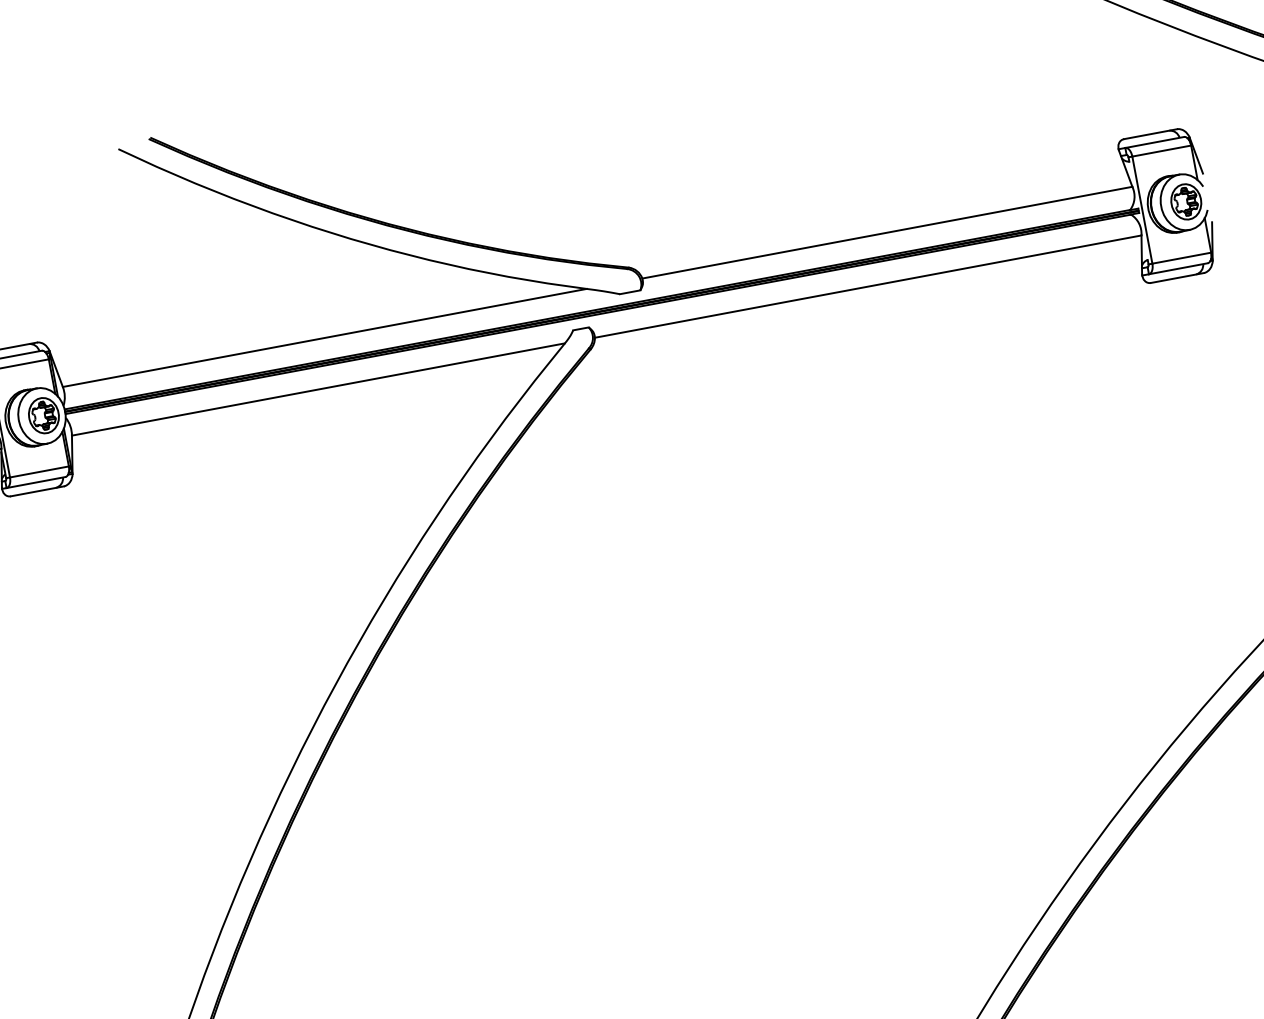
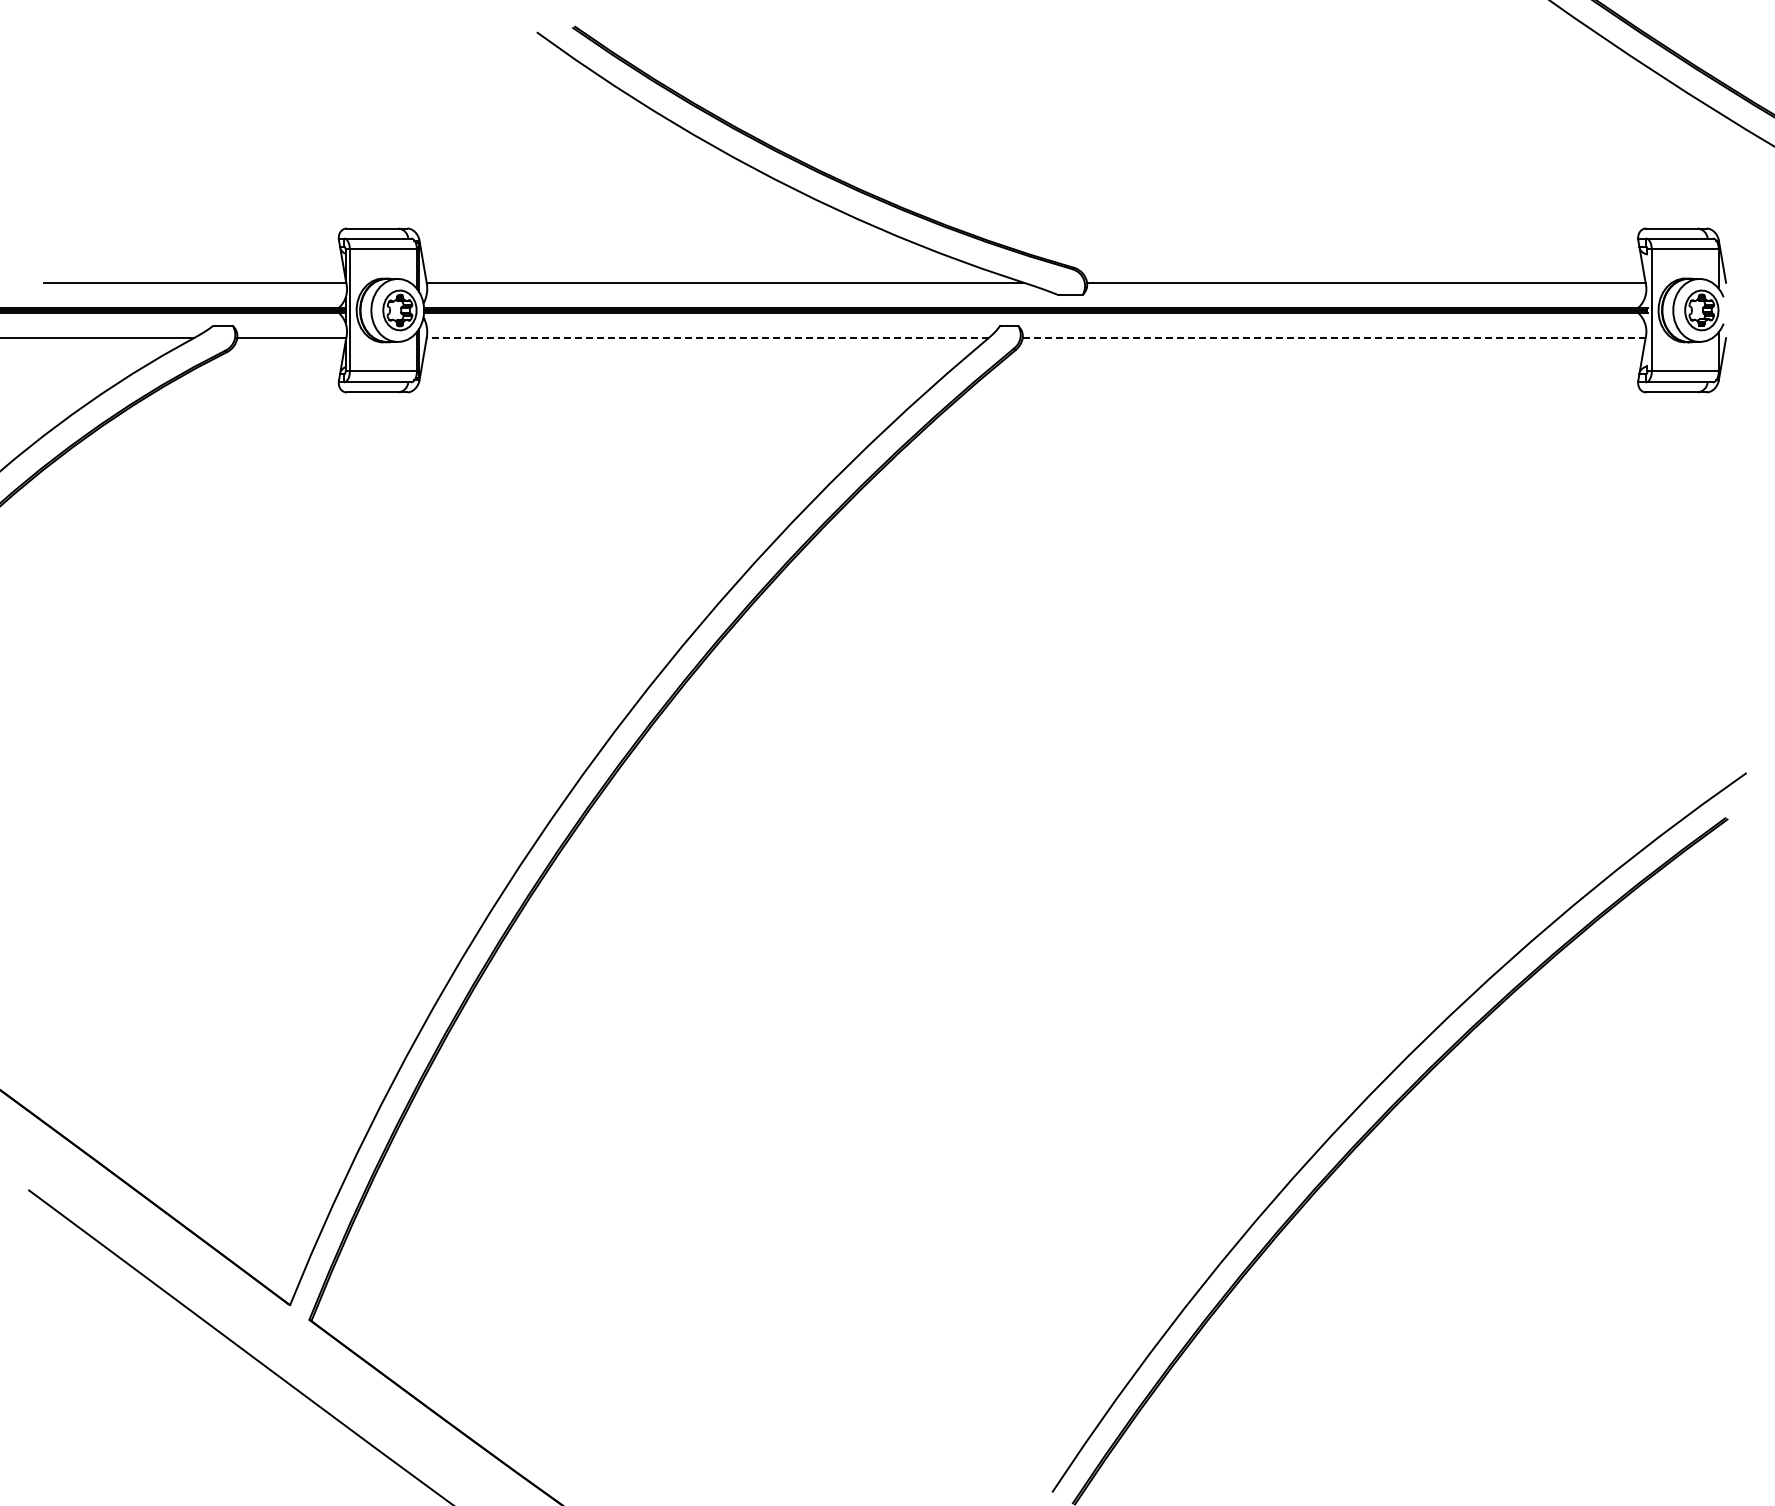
line: (867, 287) -> (1333, 338), solid -> dashed
line: (318, 389) -> (707, 338), solid -> dashed

